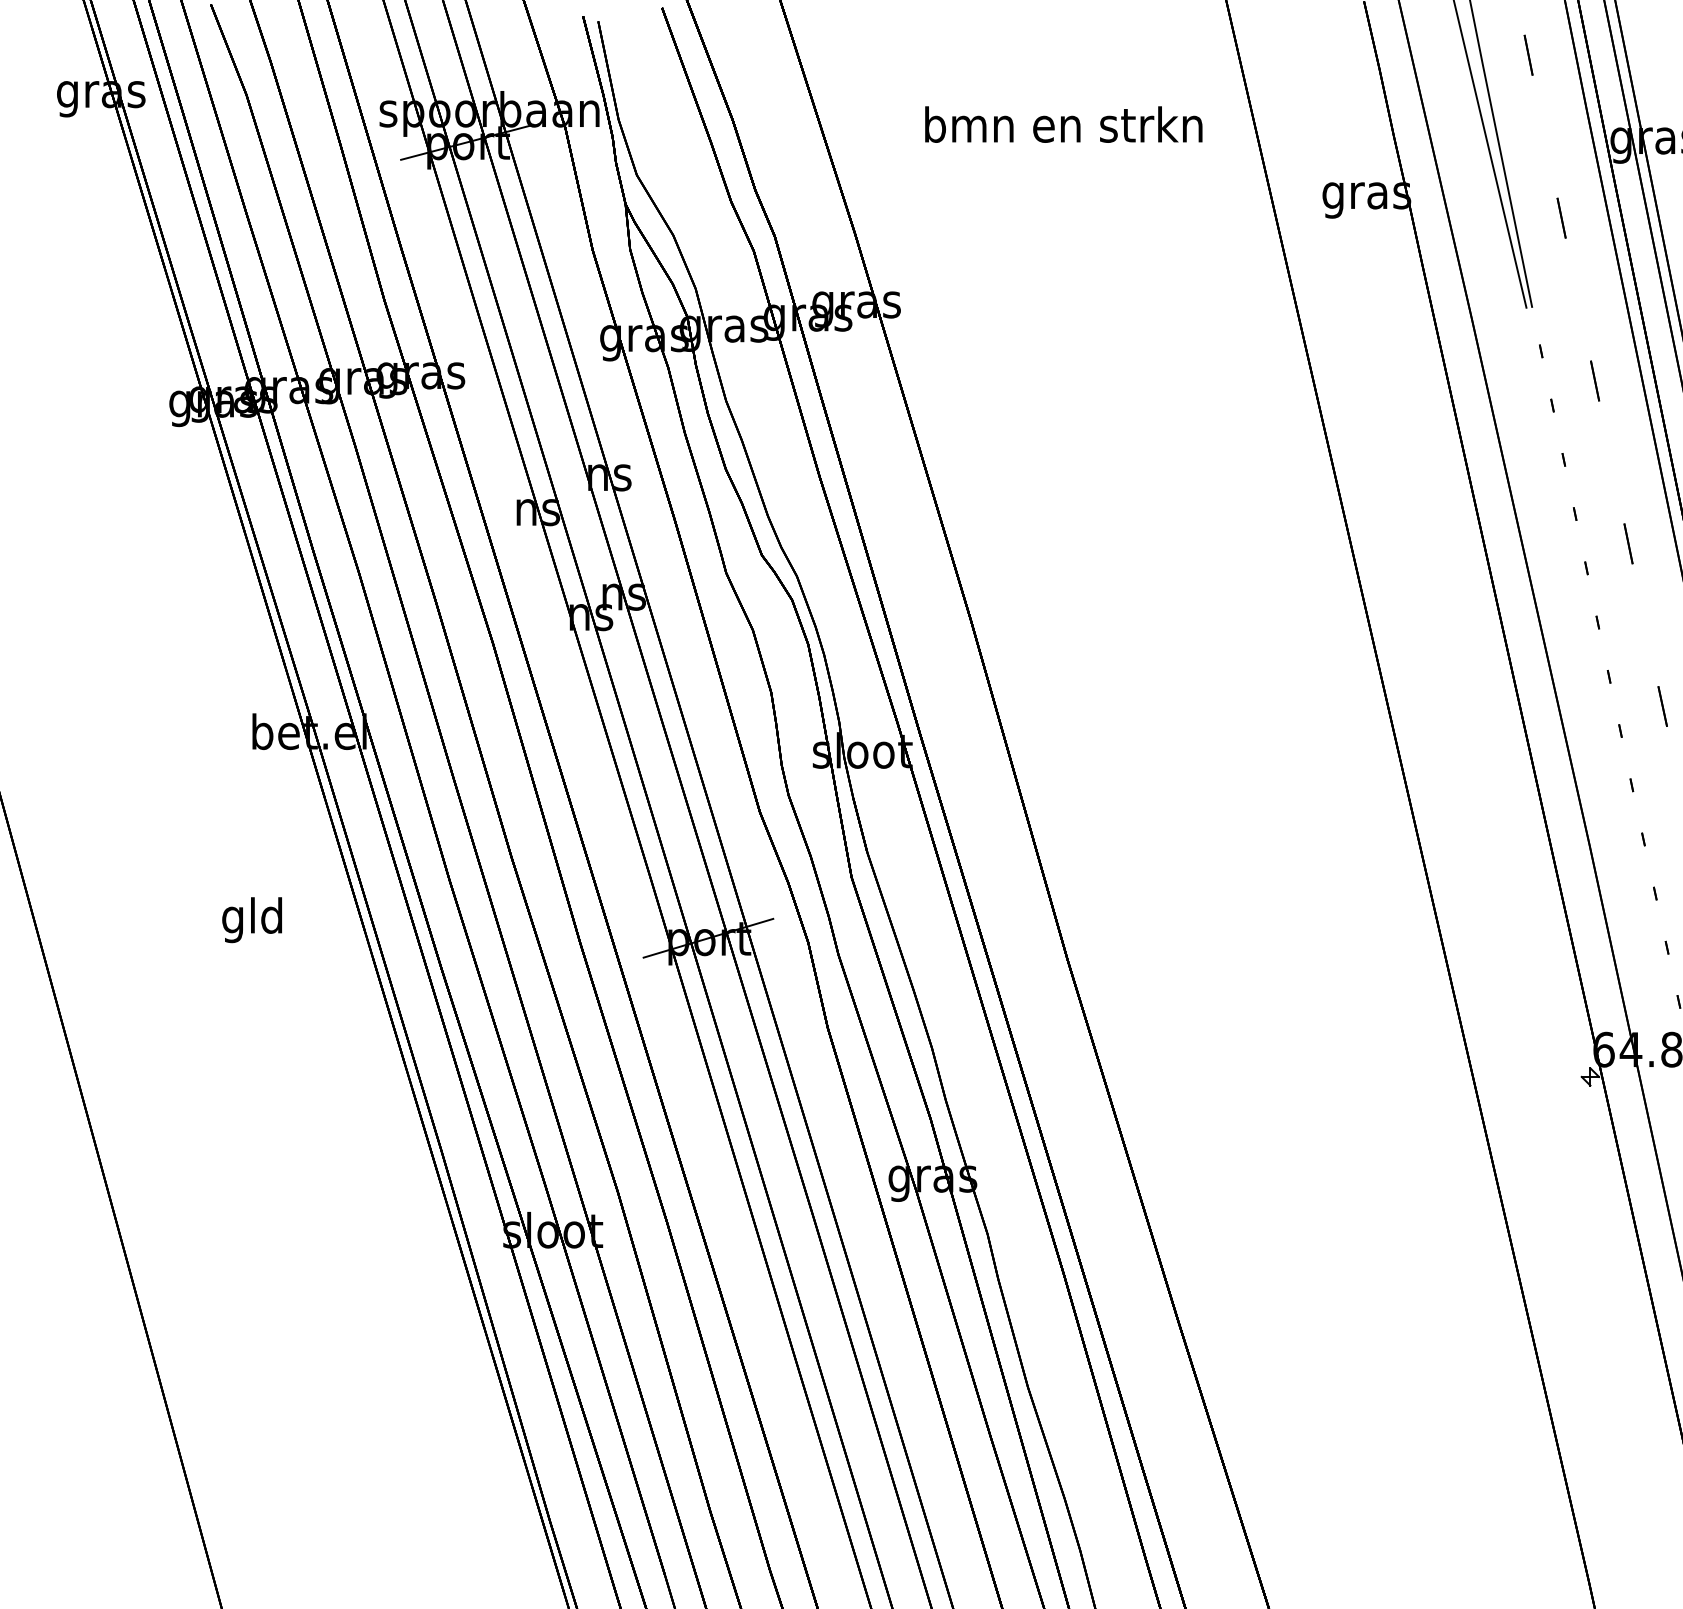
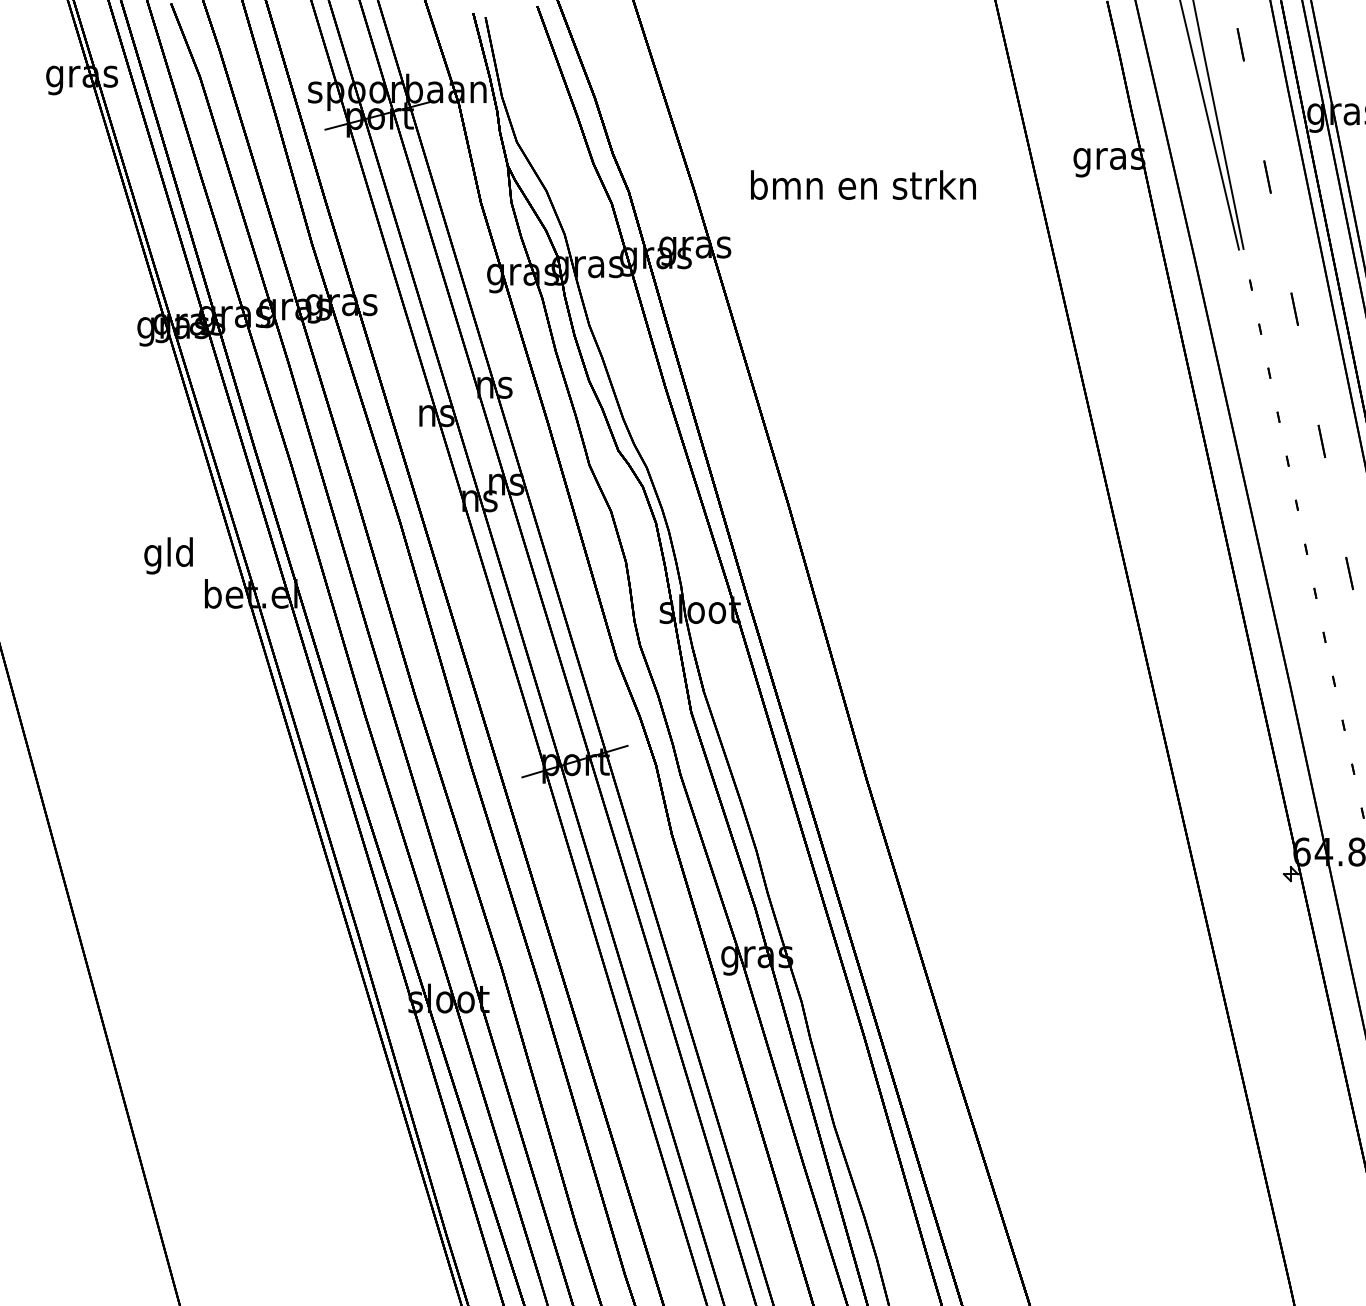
text: (1063, 123) -> (863, 184), moved
text: (252, 919) -> (168, 555), moved

